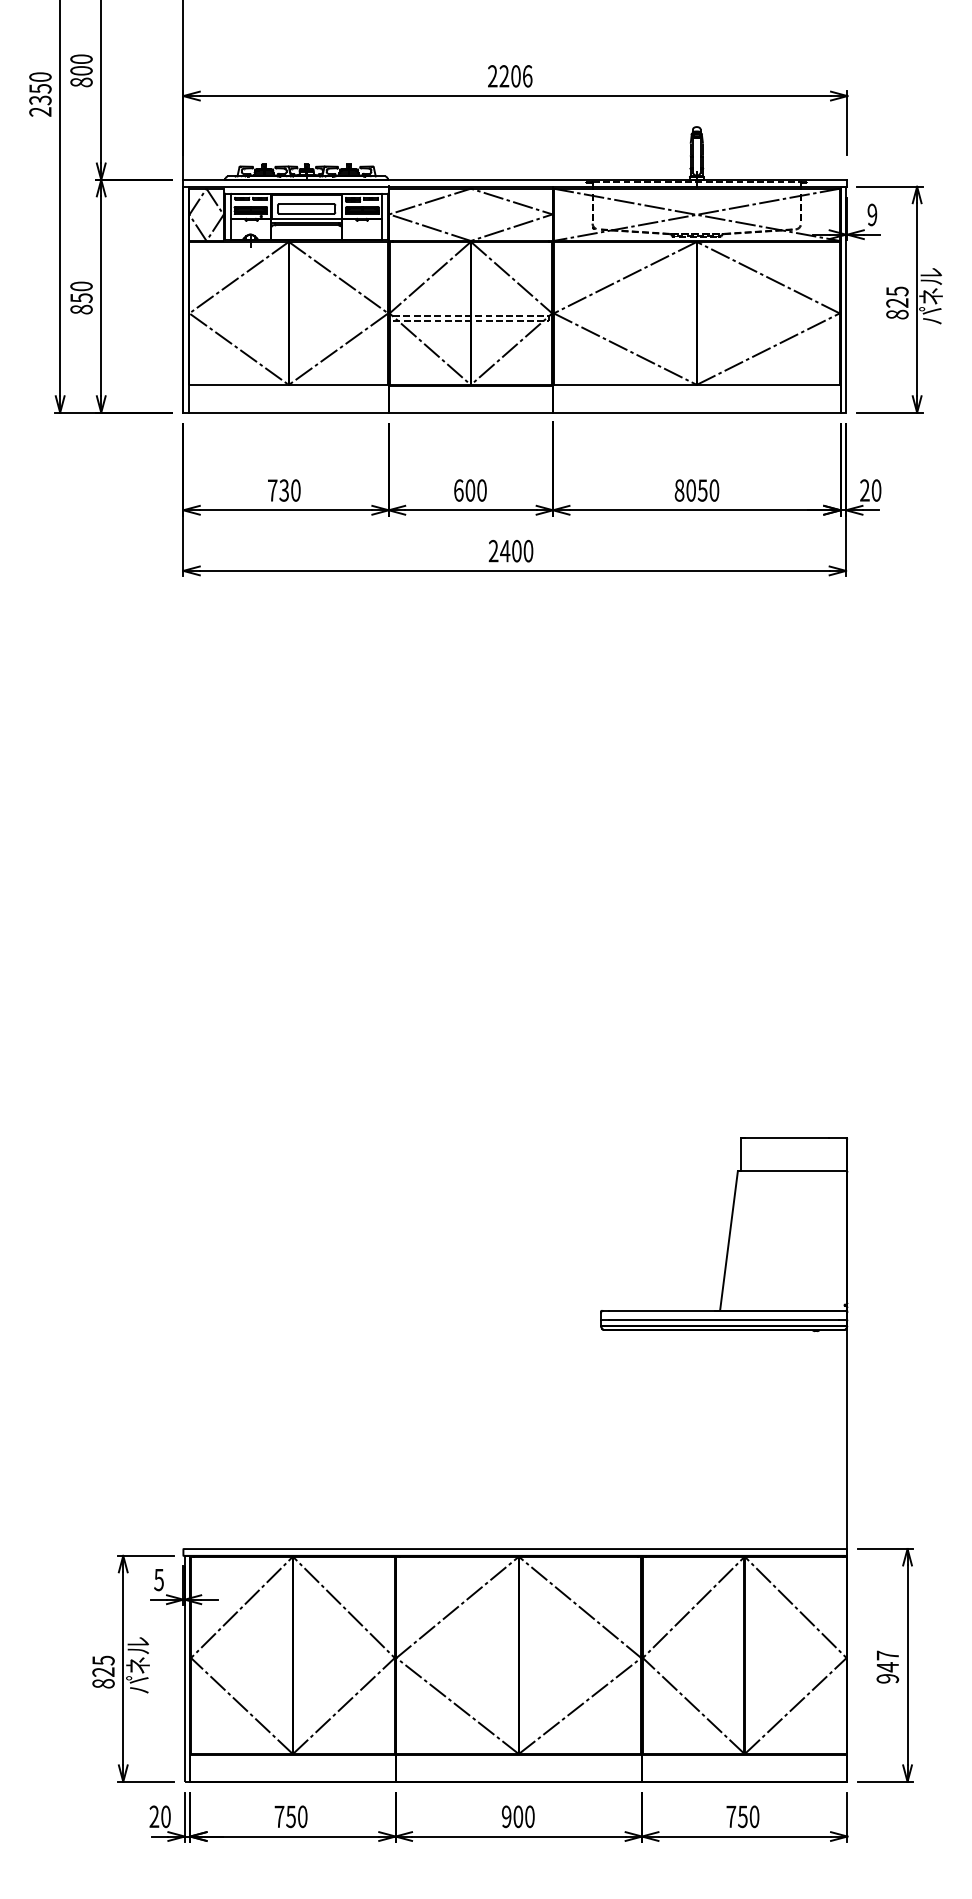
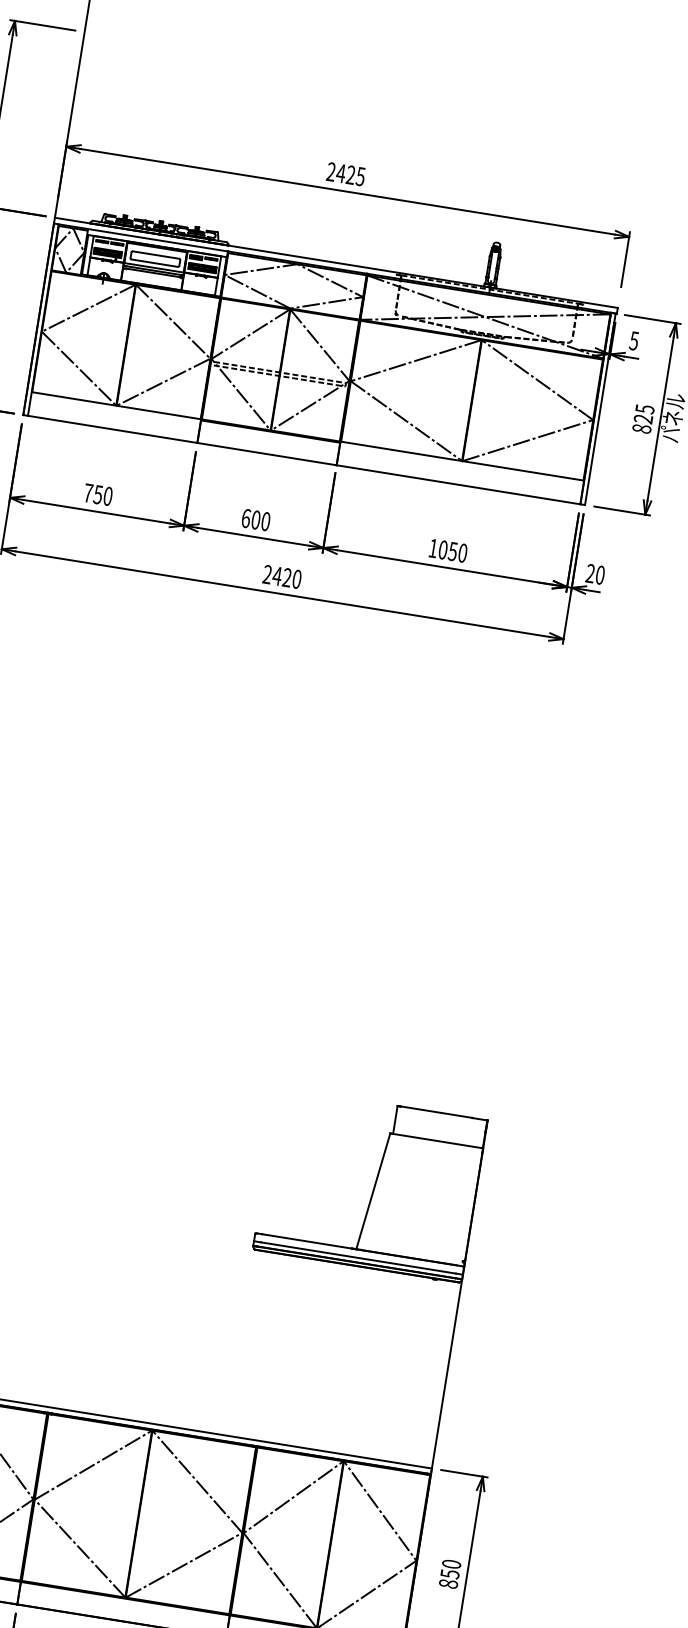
text: (515, 76) -> (350, 175), 2206 -> 2425
text: (872, 214) -> (634, 340), 9 -> 5
text: (284, 490) -> (98, 494), 730 -> 750
text: (679, 490) -> (433, 548), 8050 -> 1050
text: (516, 551) -> (286, 577), 2400 -> 2420
text: (887, 1666) -> (449, 1573), 947 -> 850

